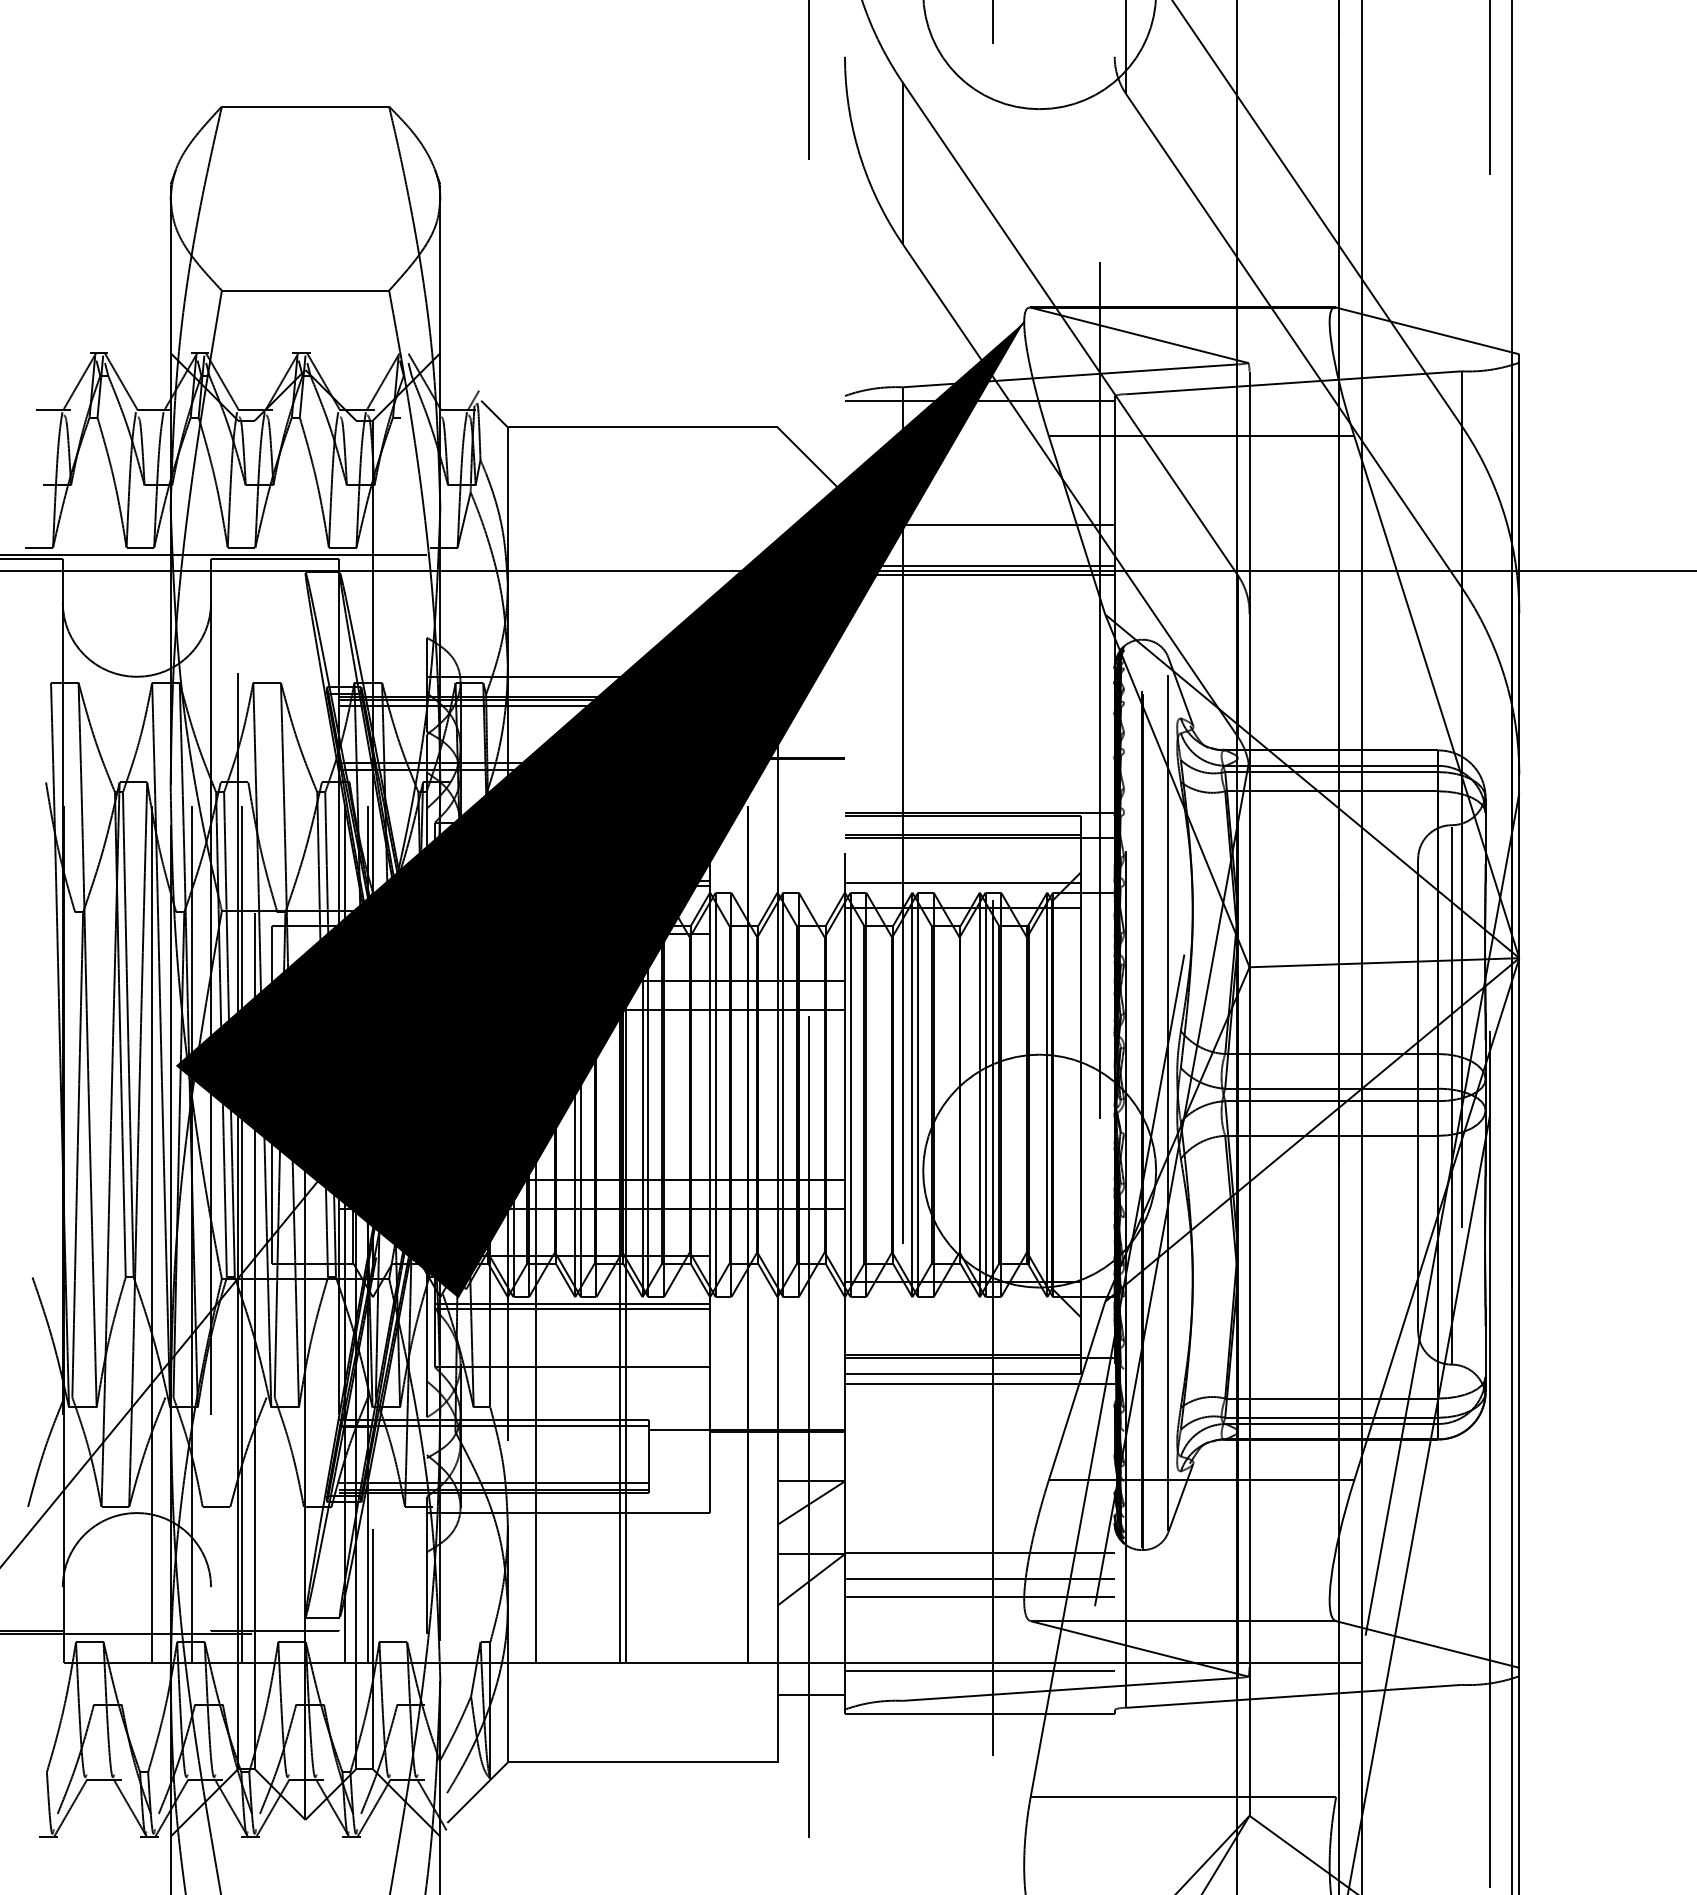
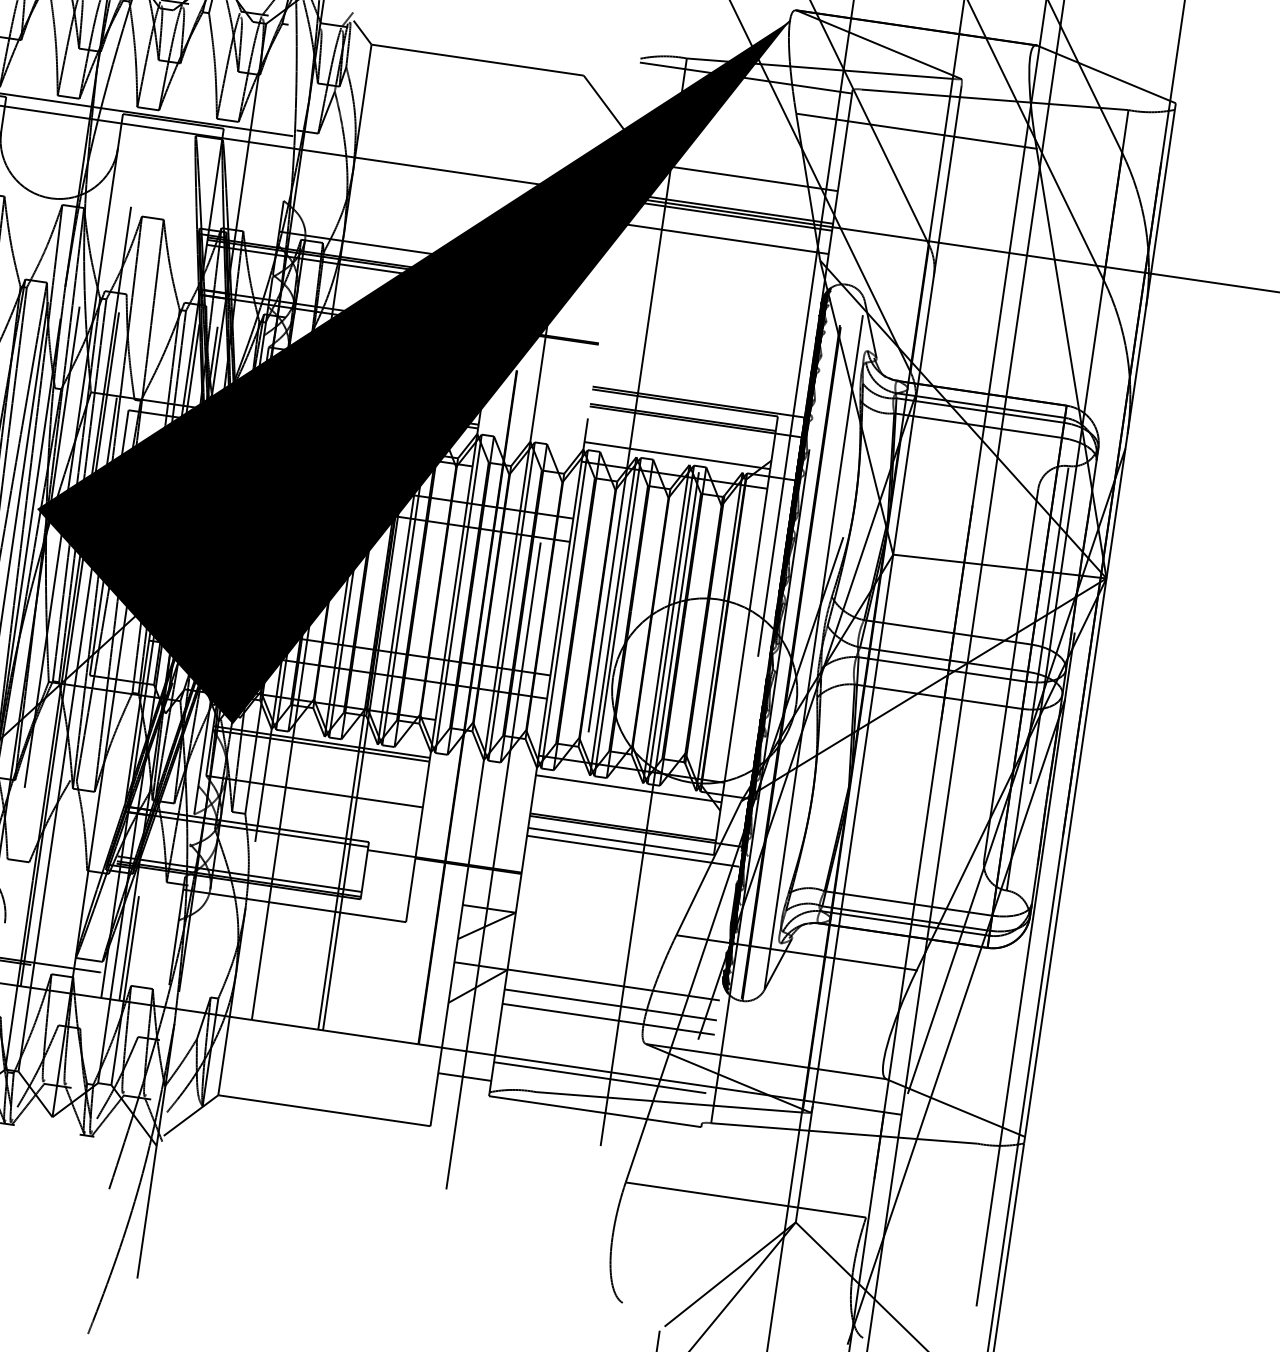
line: (979, 604) -> (722, 238), added
line: (962, 1306) -> (628, 788), added

